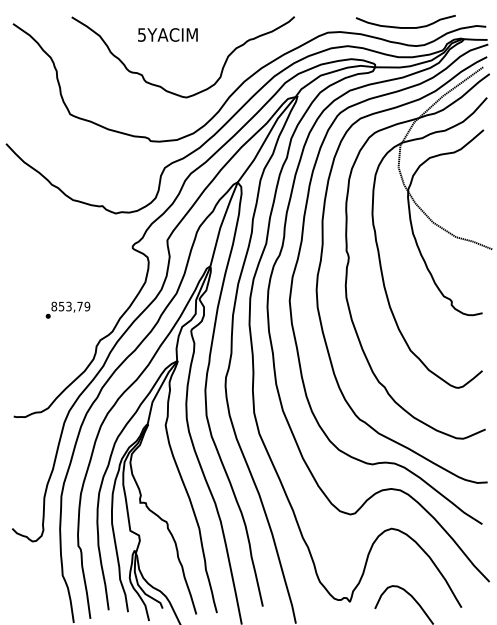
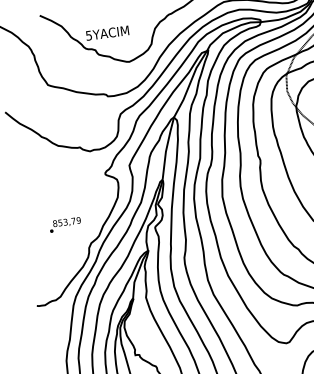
text: (167, 34) -> (107, 32), moved

